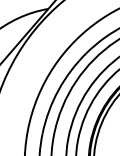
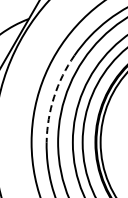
arc: (58, 89) -> (54, 96), solid -> dashed

